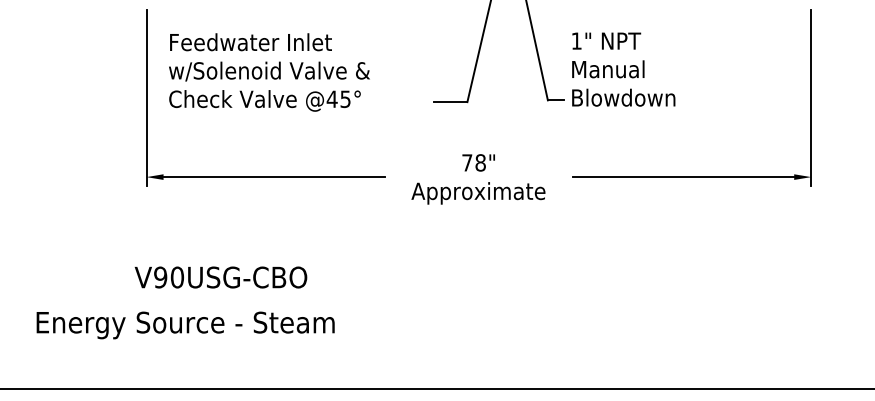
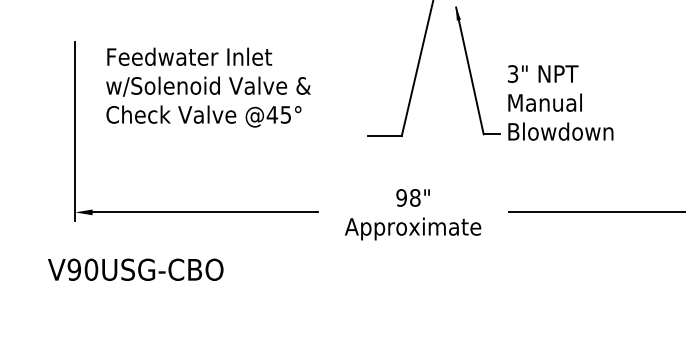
text: (576, 40) -> (512, 73), 1" -> 3"
text: (269, 72) -> (208, 87), moved
text: (467, 162) -> (401, 197), 78" -> 98"
text: (220, 277) -> (135, 269), moved

